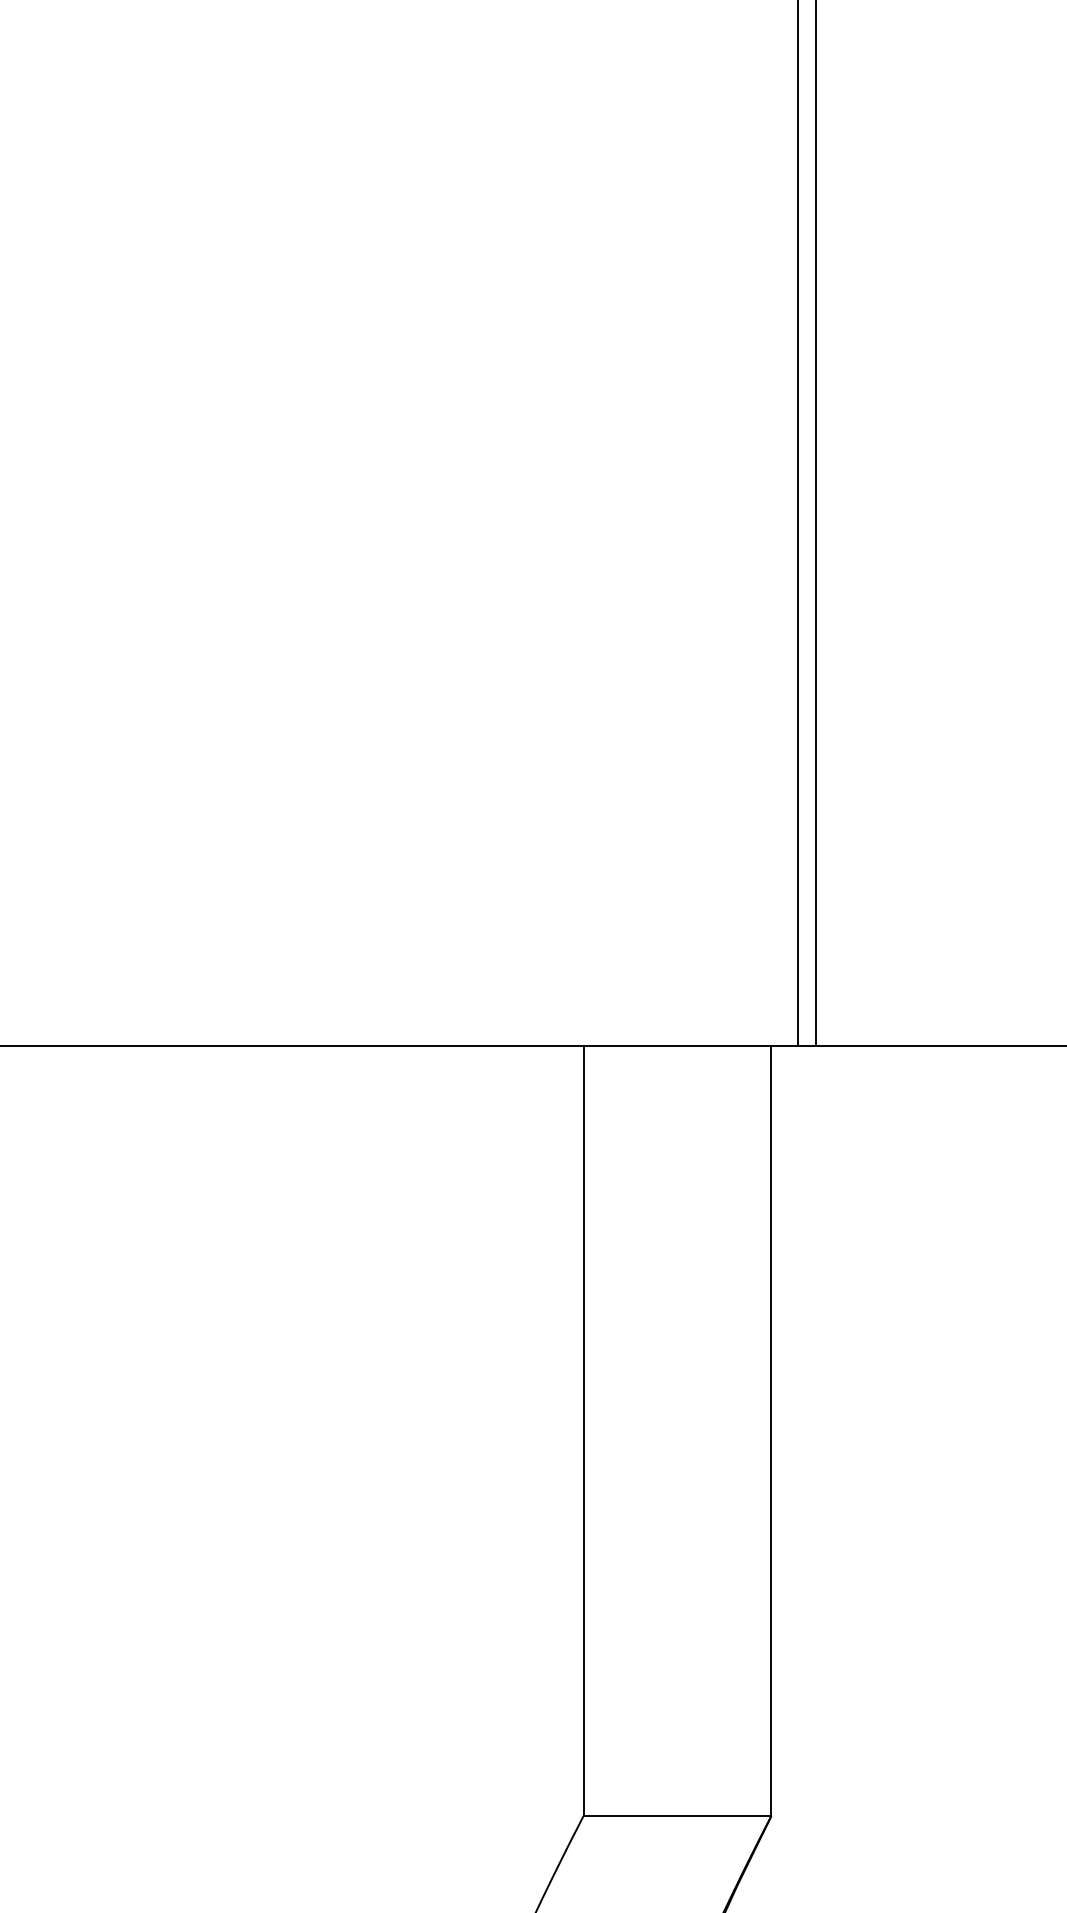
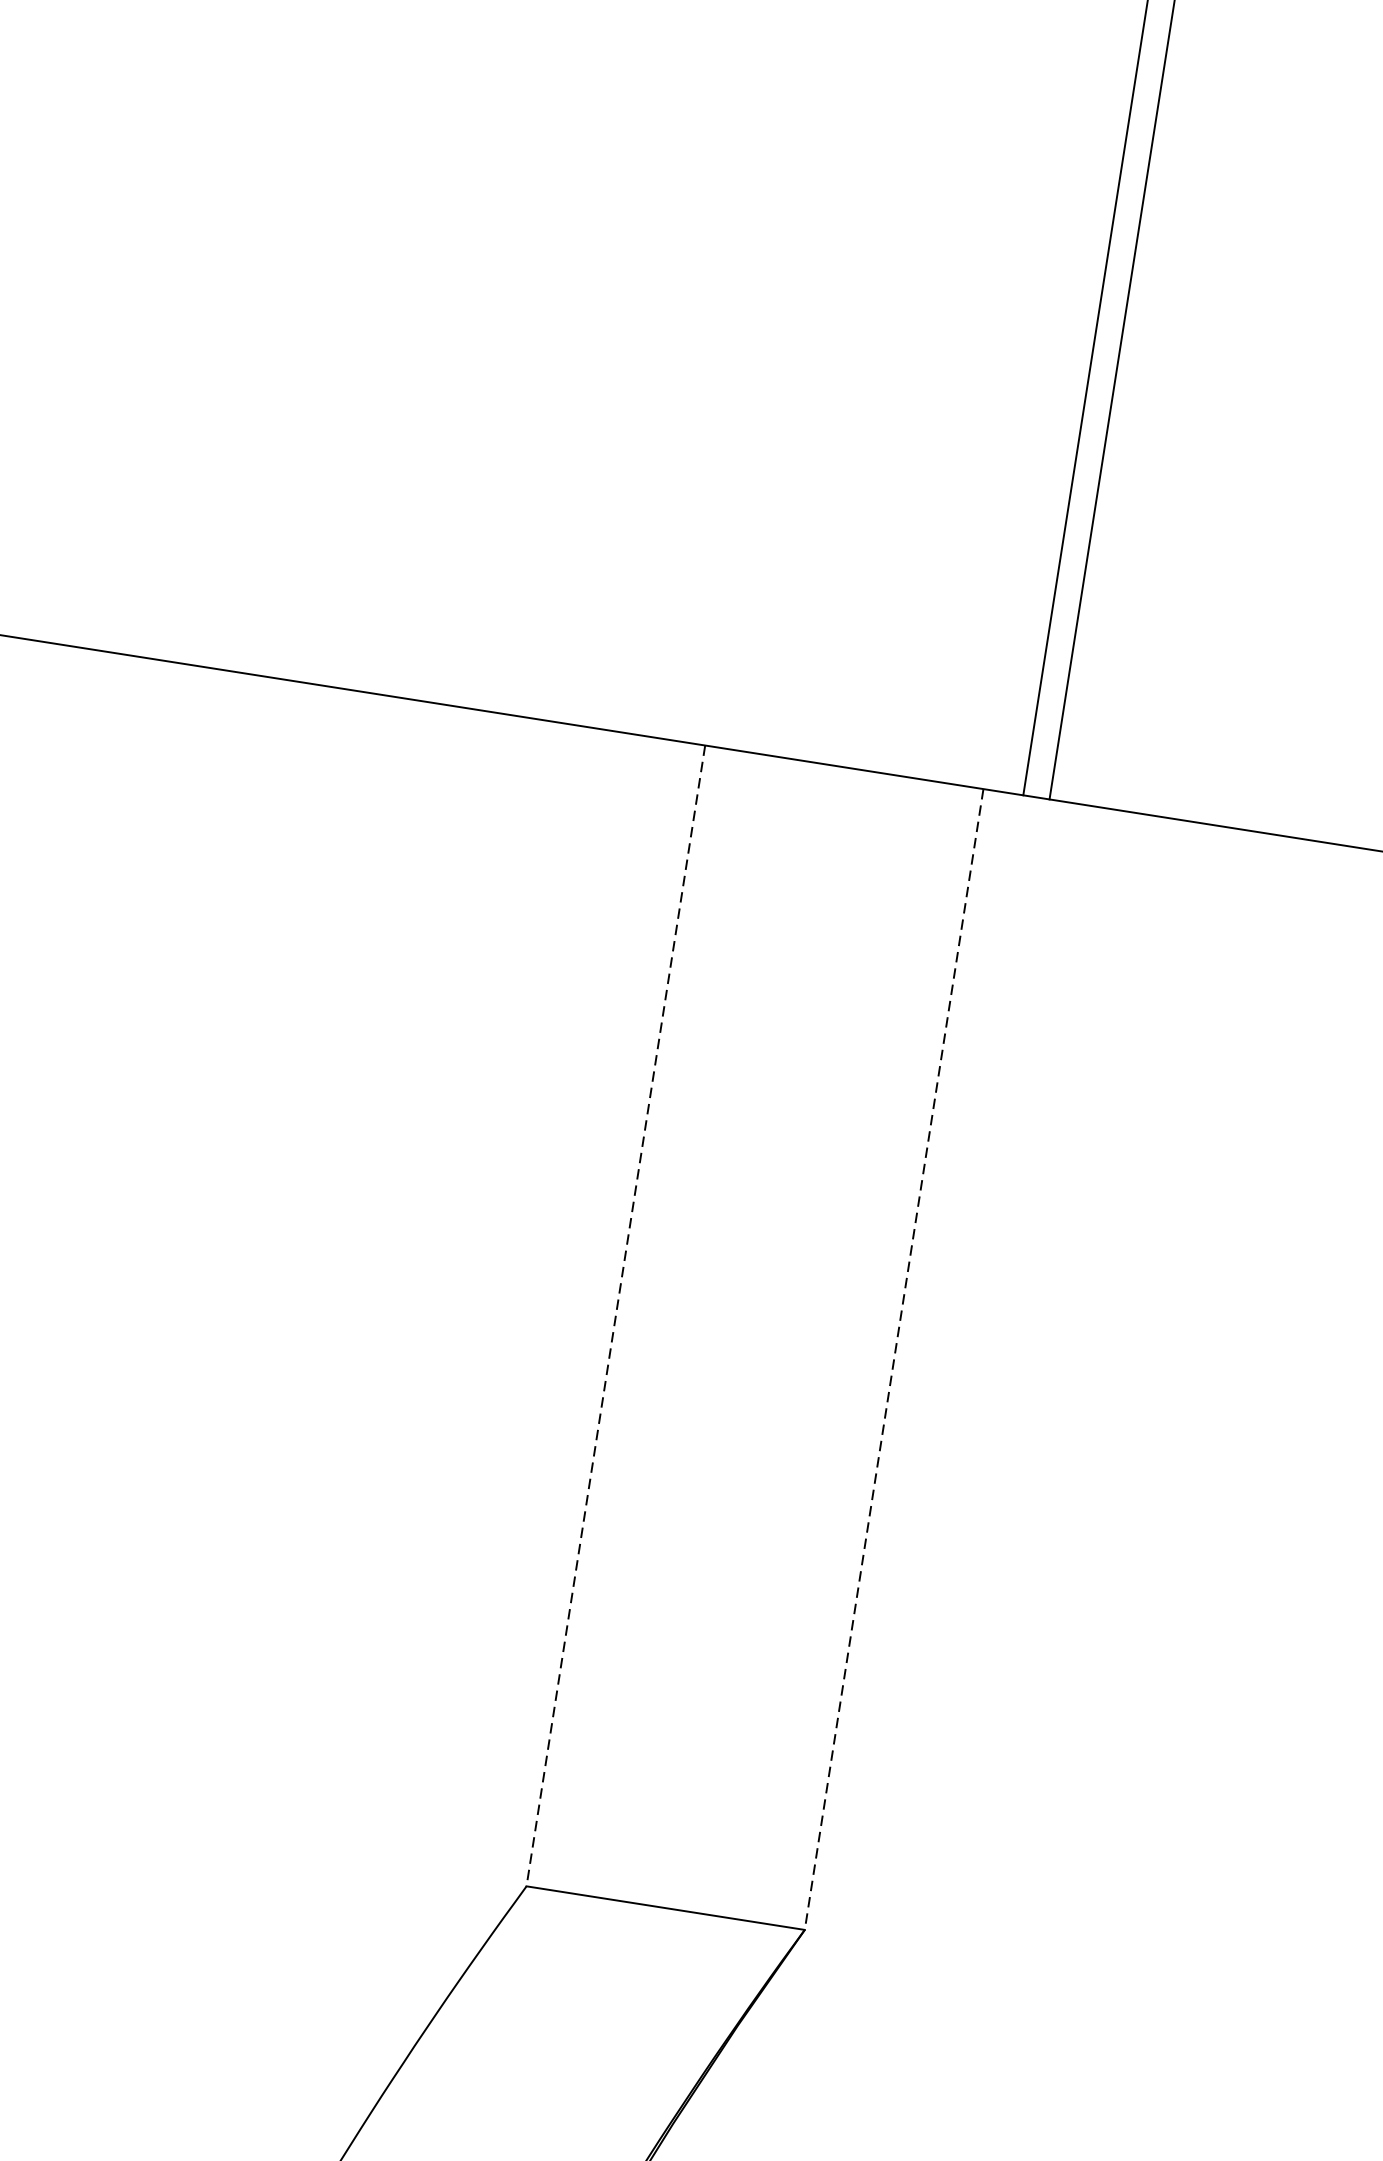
line: (583, 1431) -> (615, 1316), solid -> dashed
line: (771, 1431) -> (894, 1360), solid -> dashed

